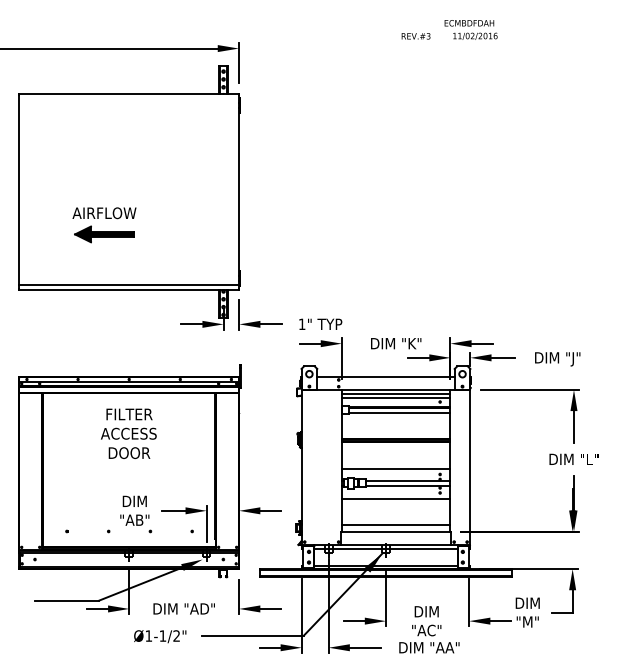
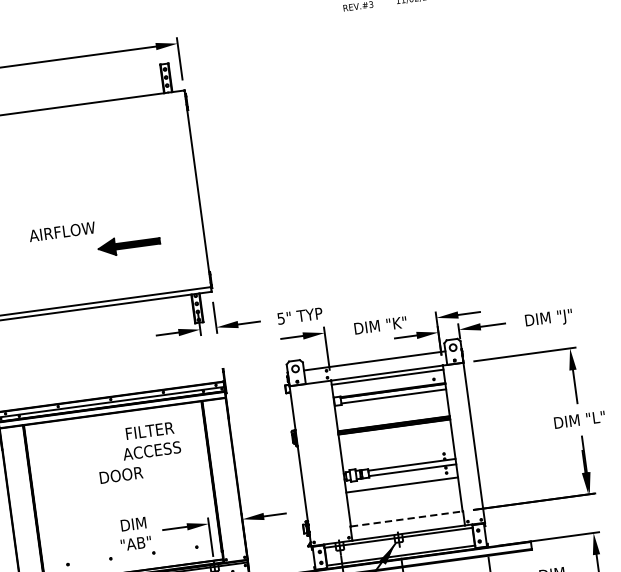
part: (104, 234) -> (129, 245), moved
text: (301, 324) -> (280, 318), 1" -> 5"
line: (395, 397) -> (387, 380), removed
text: (128, 423) -> (150, 440), moved
line: (395, 468) -> (397, 454), removed
line: (395, 525) -> (405, 512), removed
line: (396, 531) -> (407, 518), solid -> dashed

